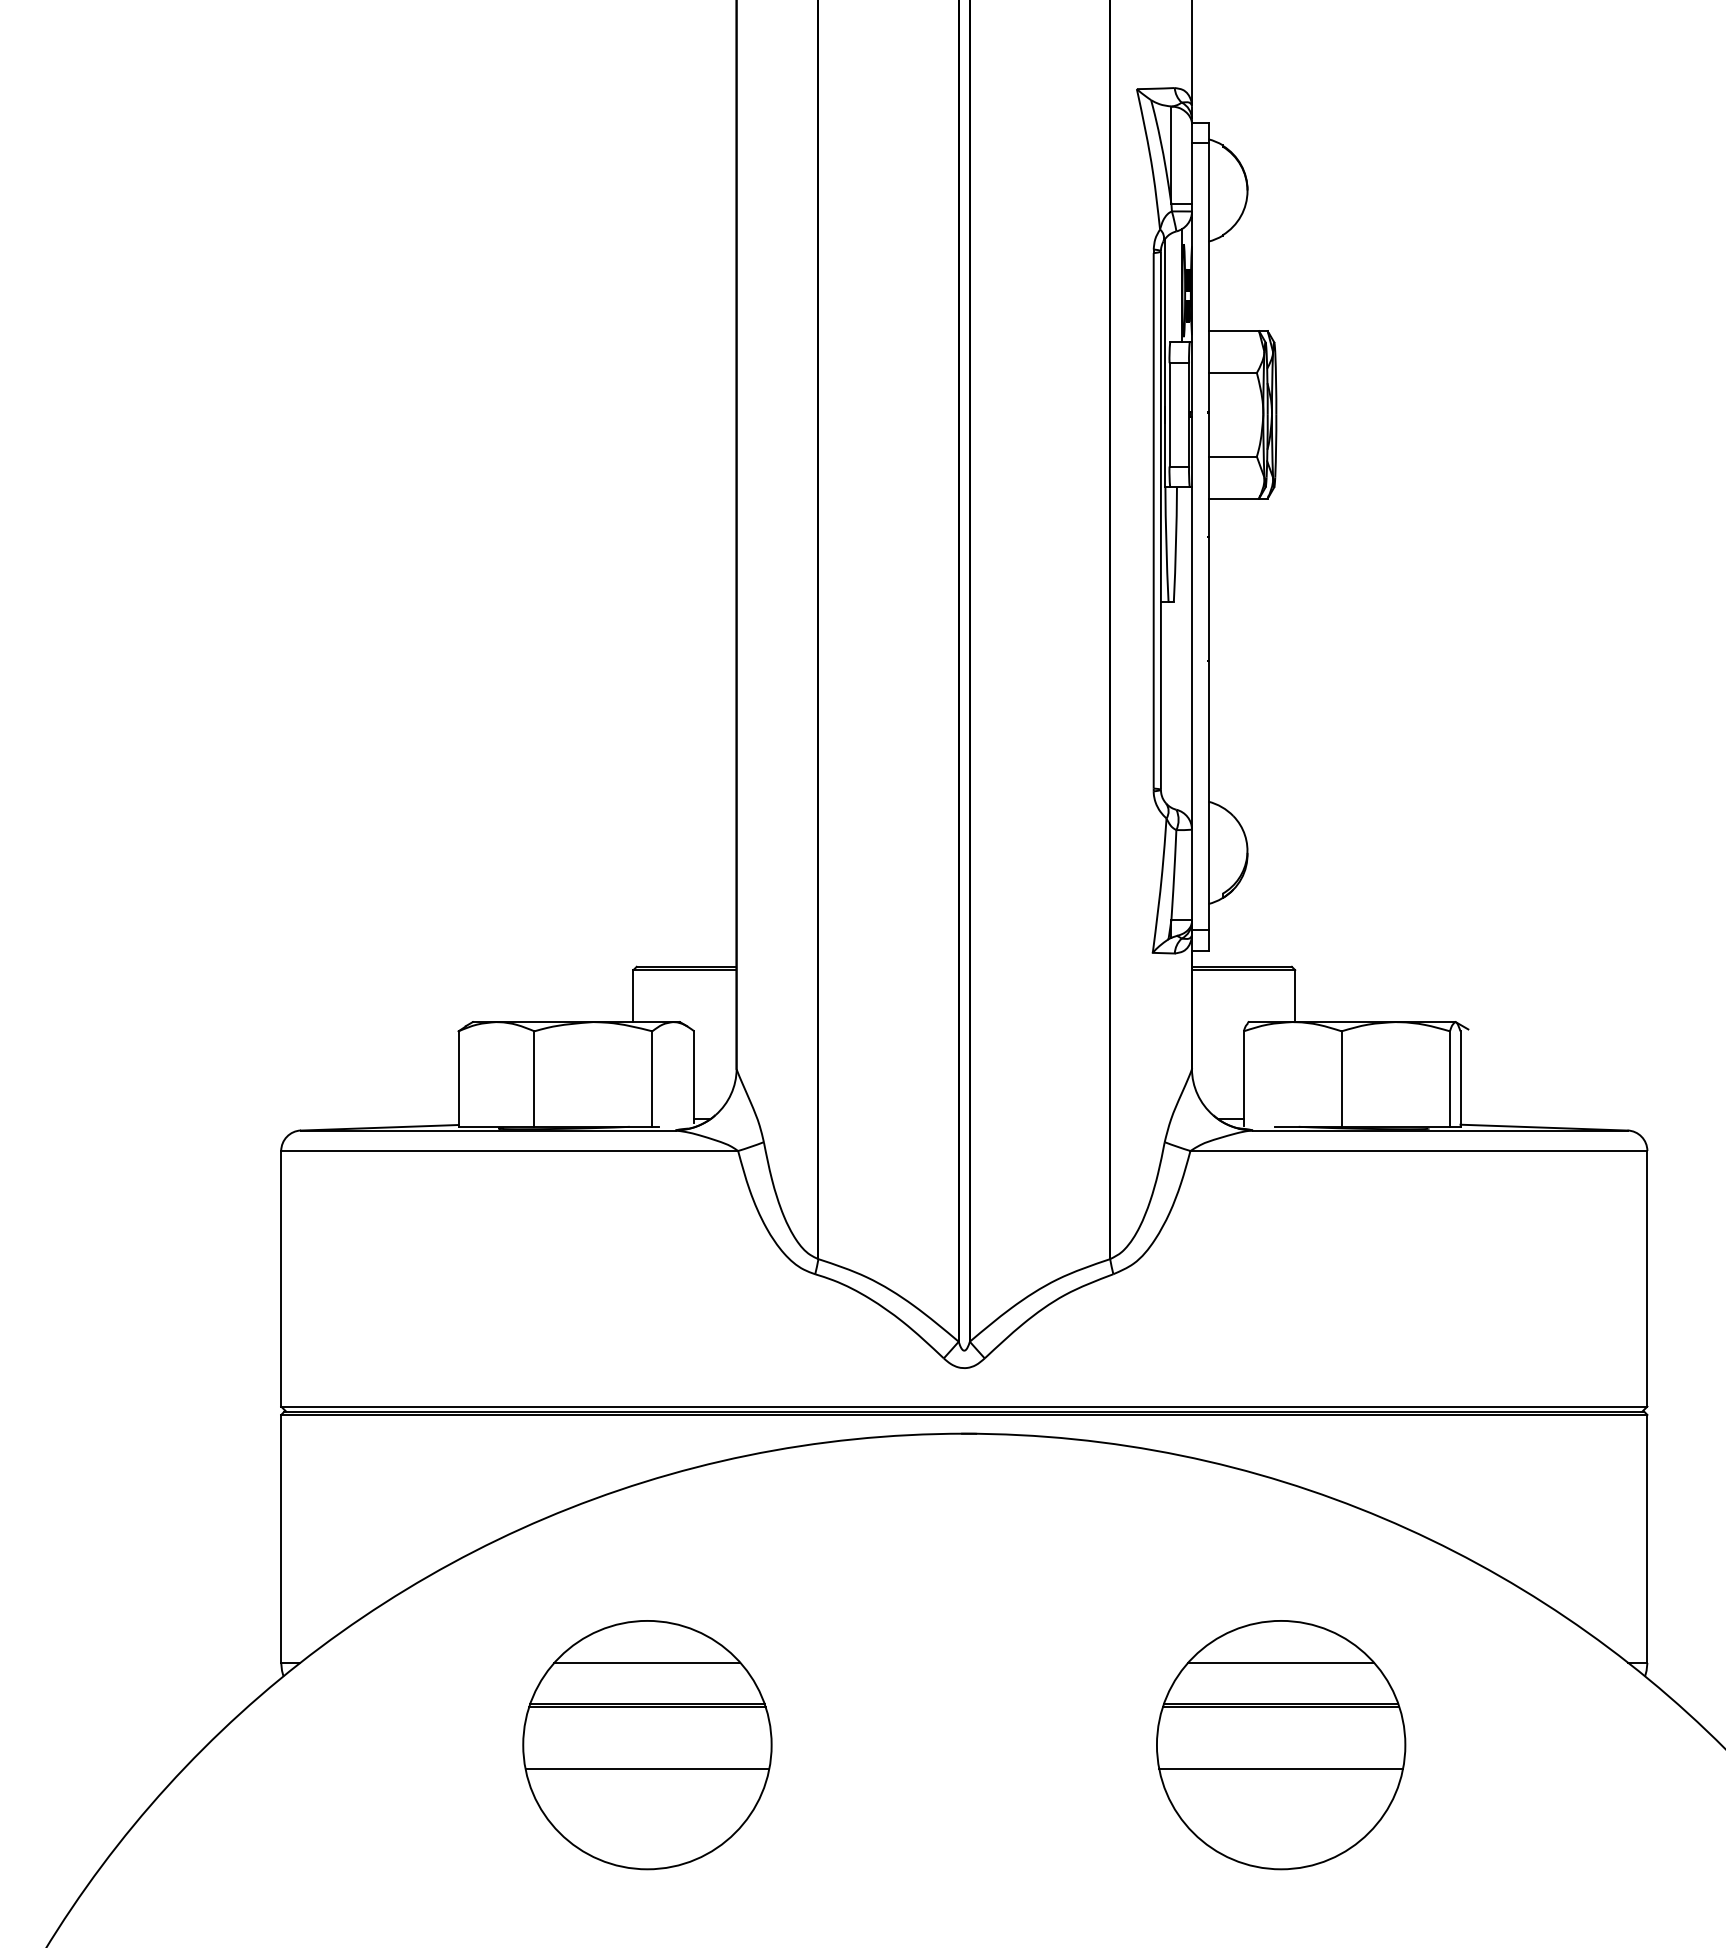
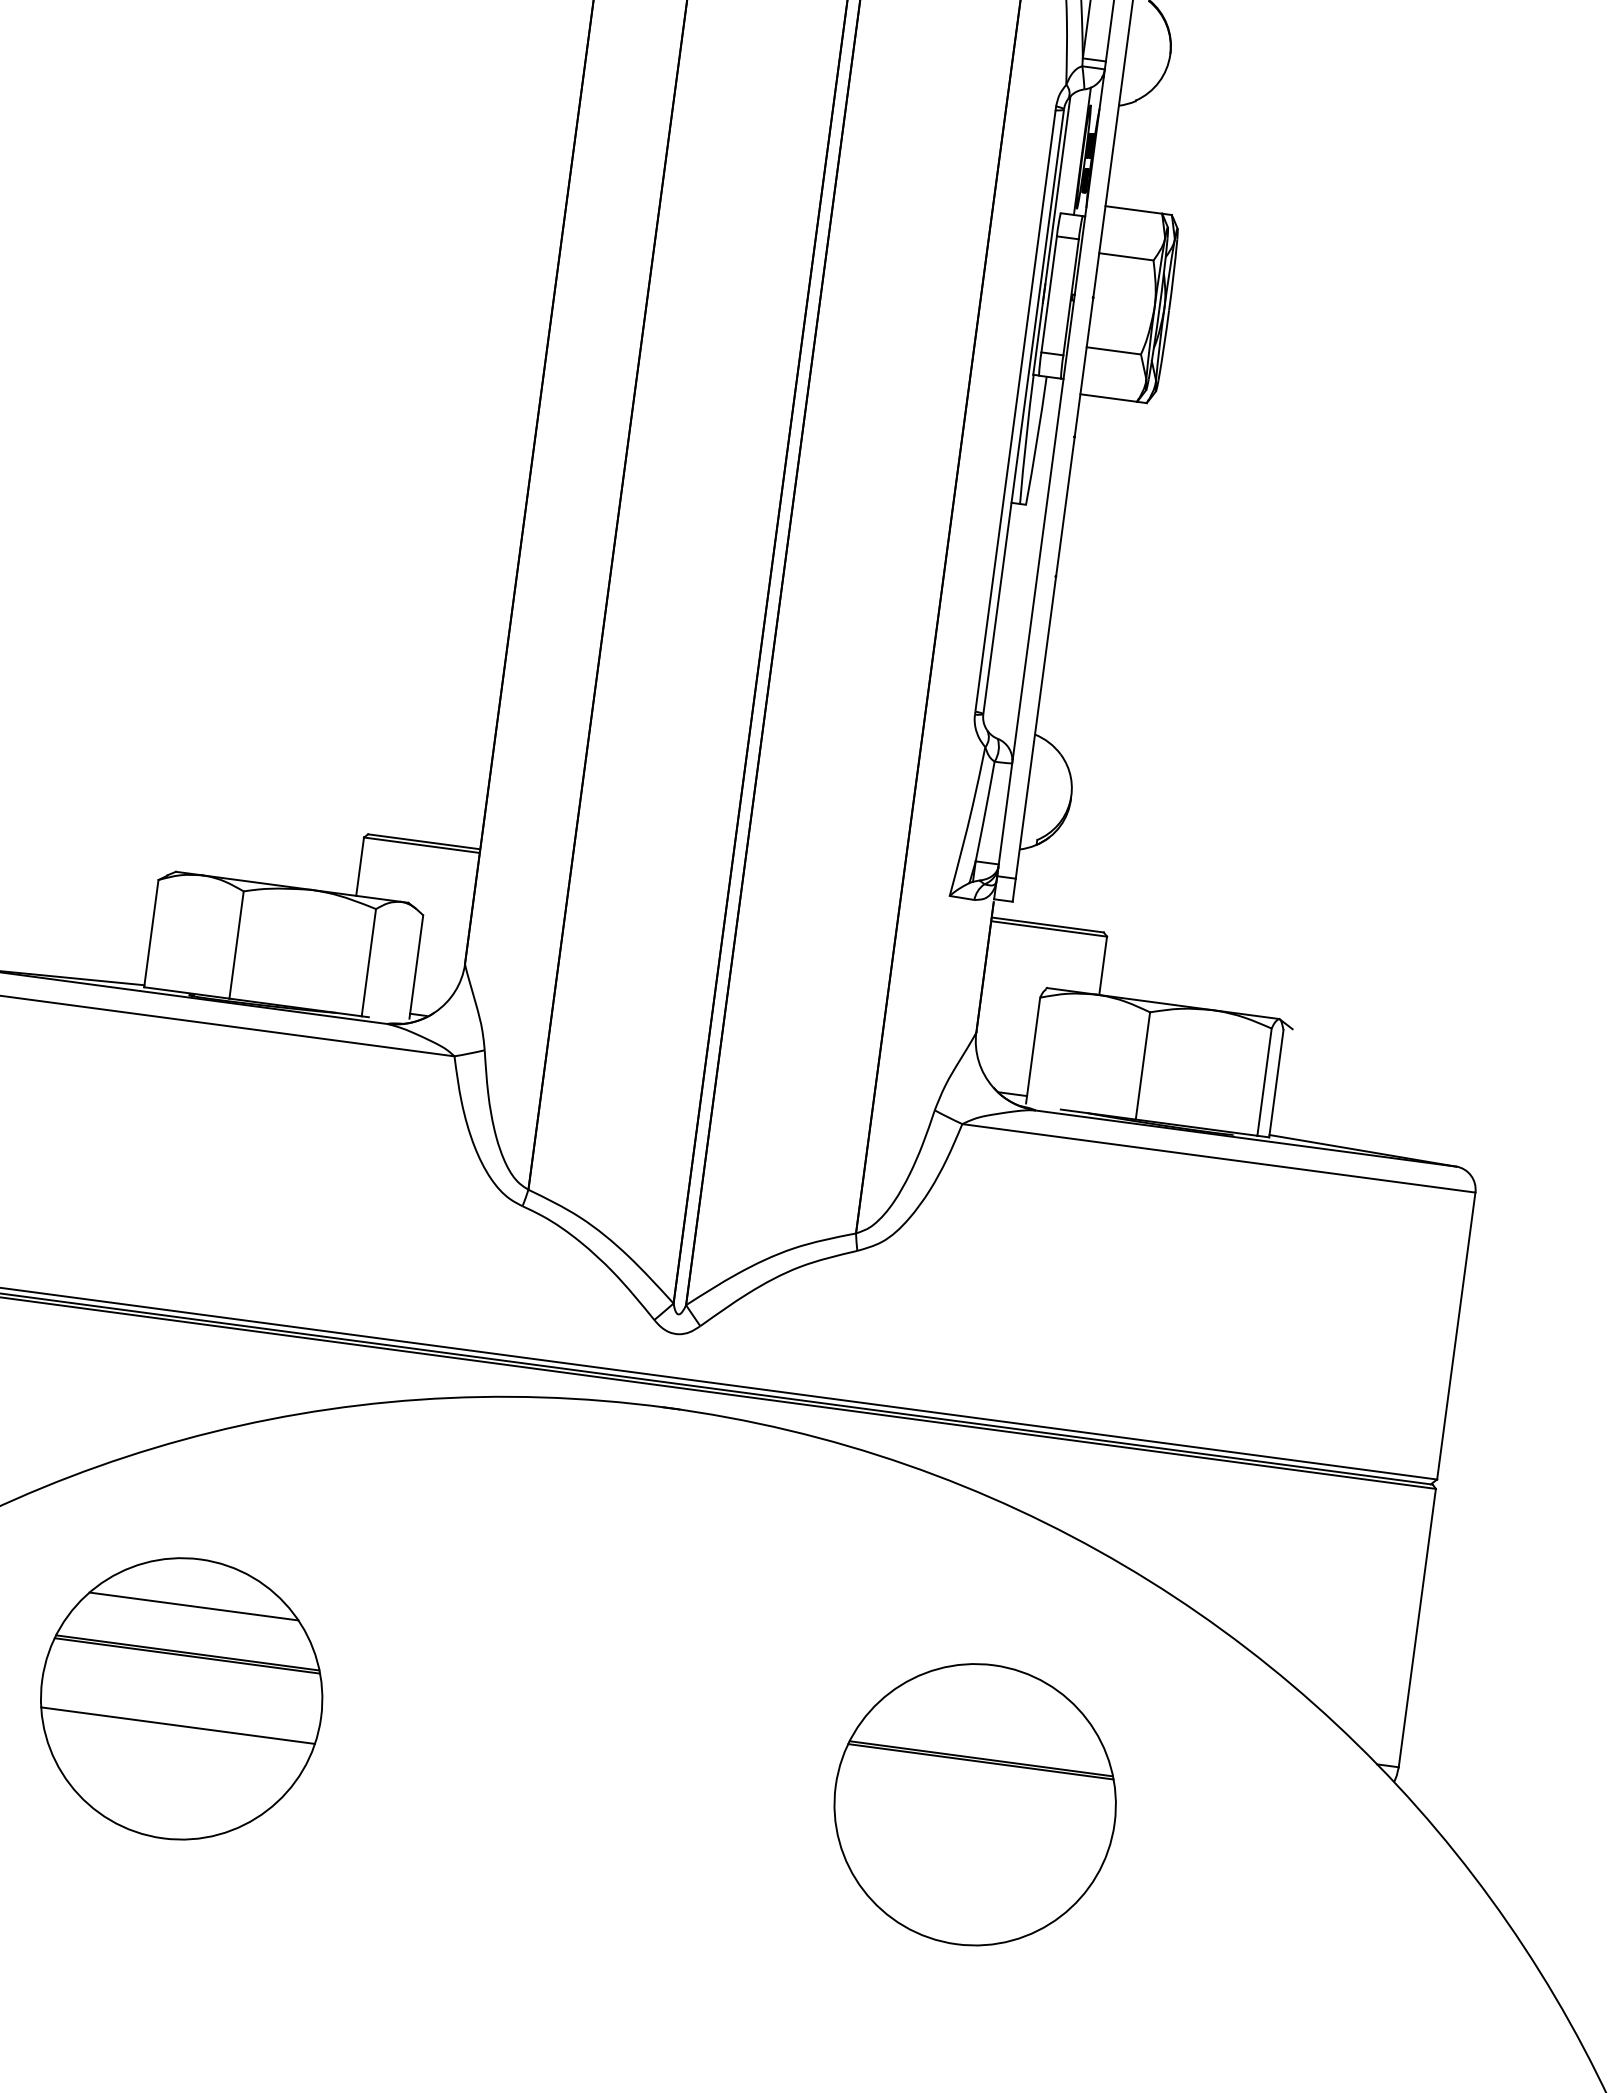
line: (1281, 1662) -> (987, 1712), removed
part: (647, 1745) -> (181, 1699), moved
line: (1281, 1768) -> (972, 1831), removed

